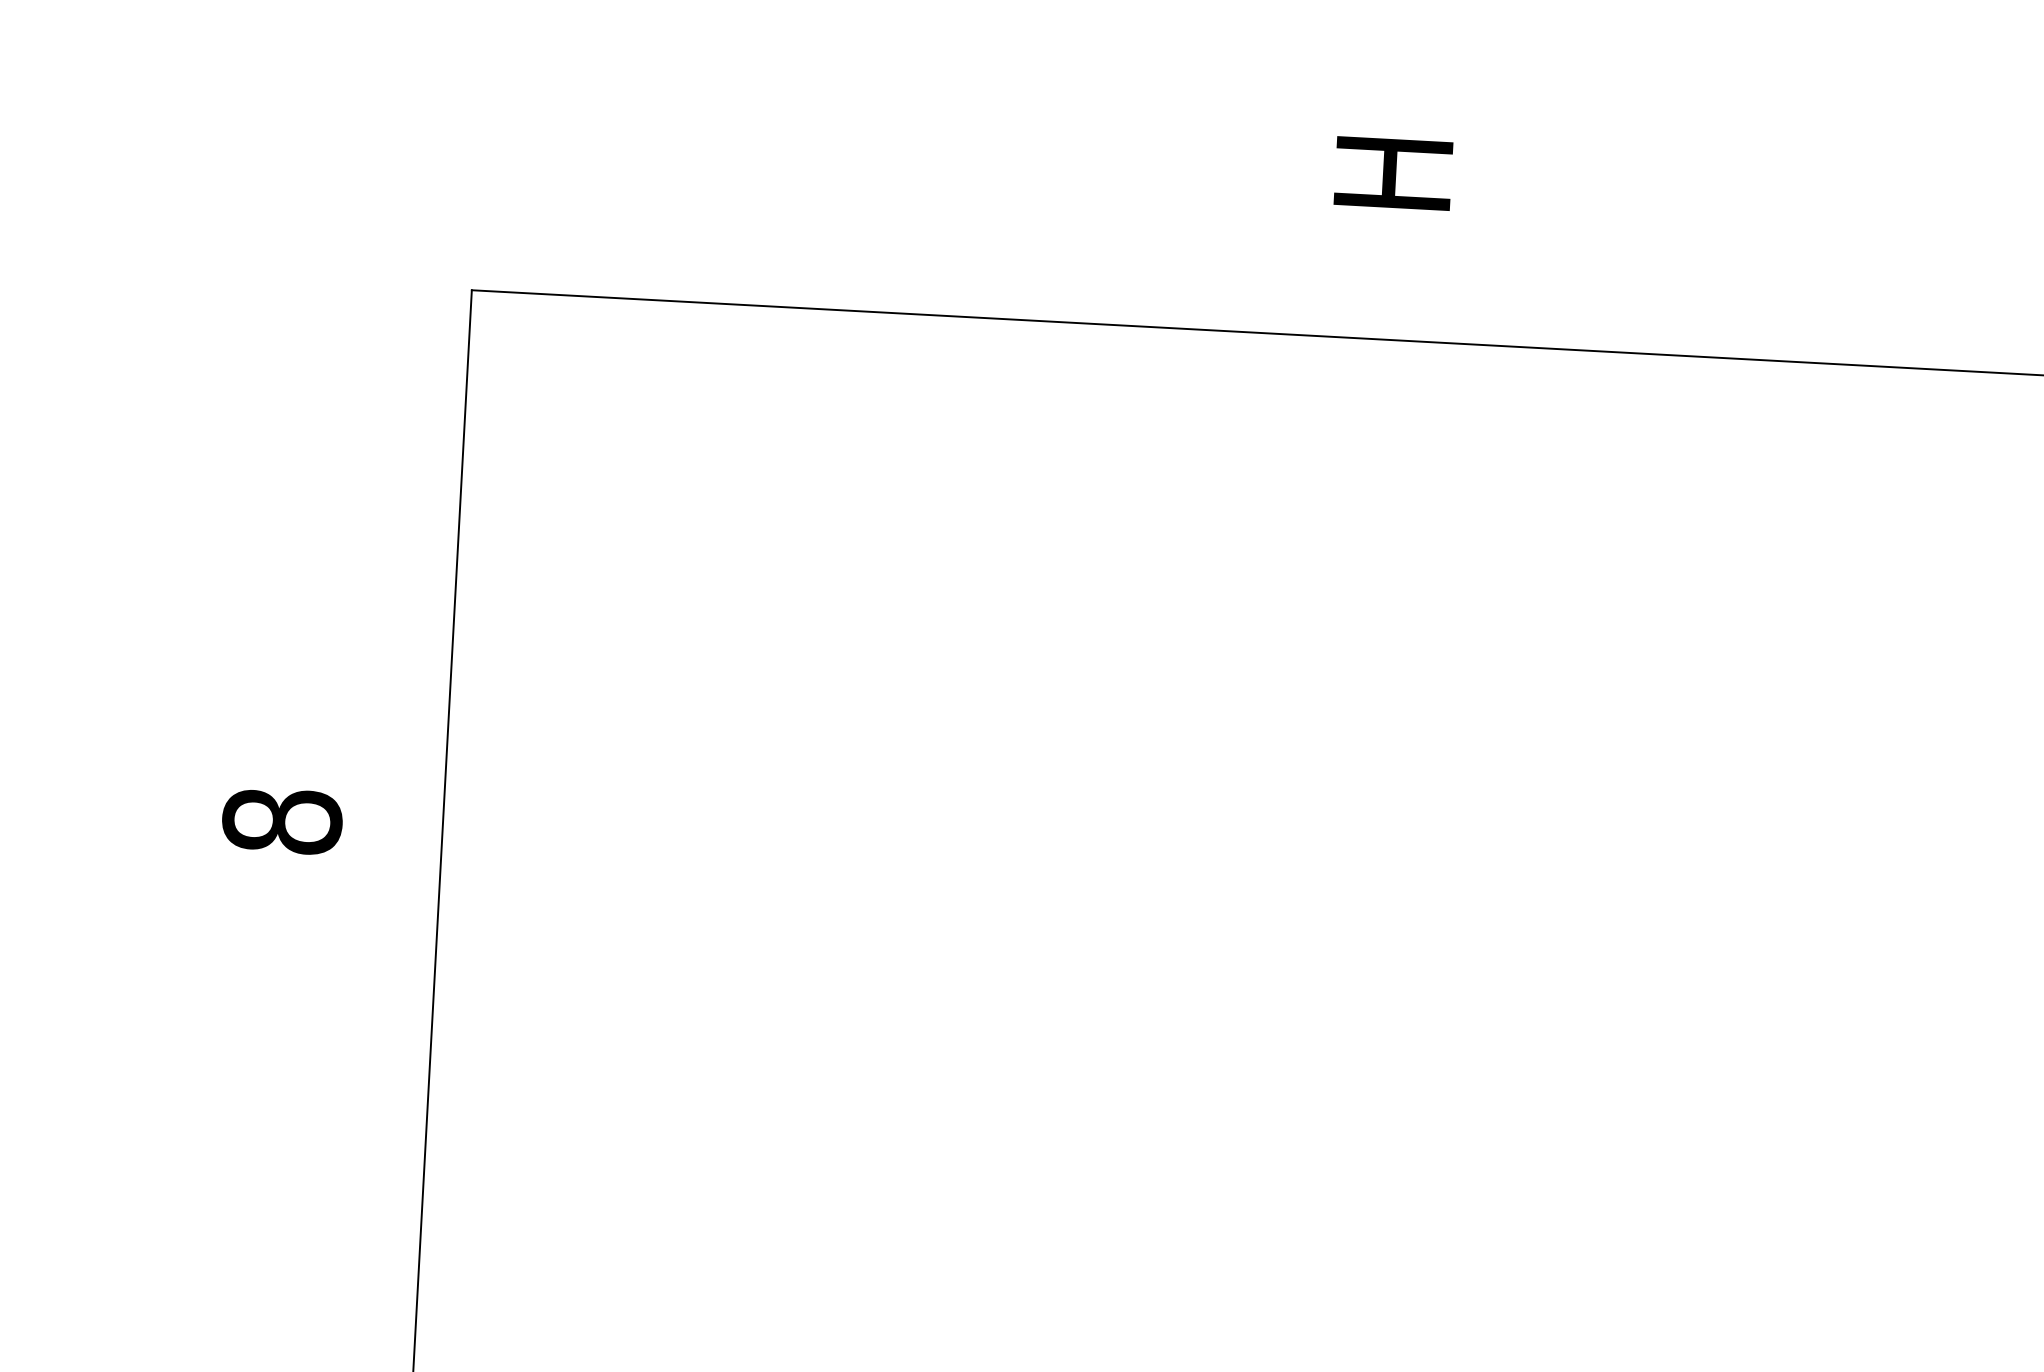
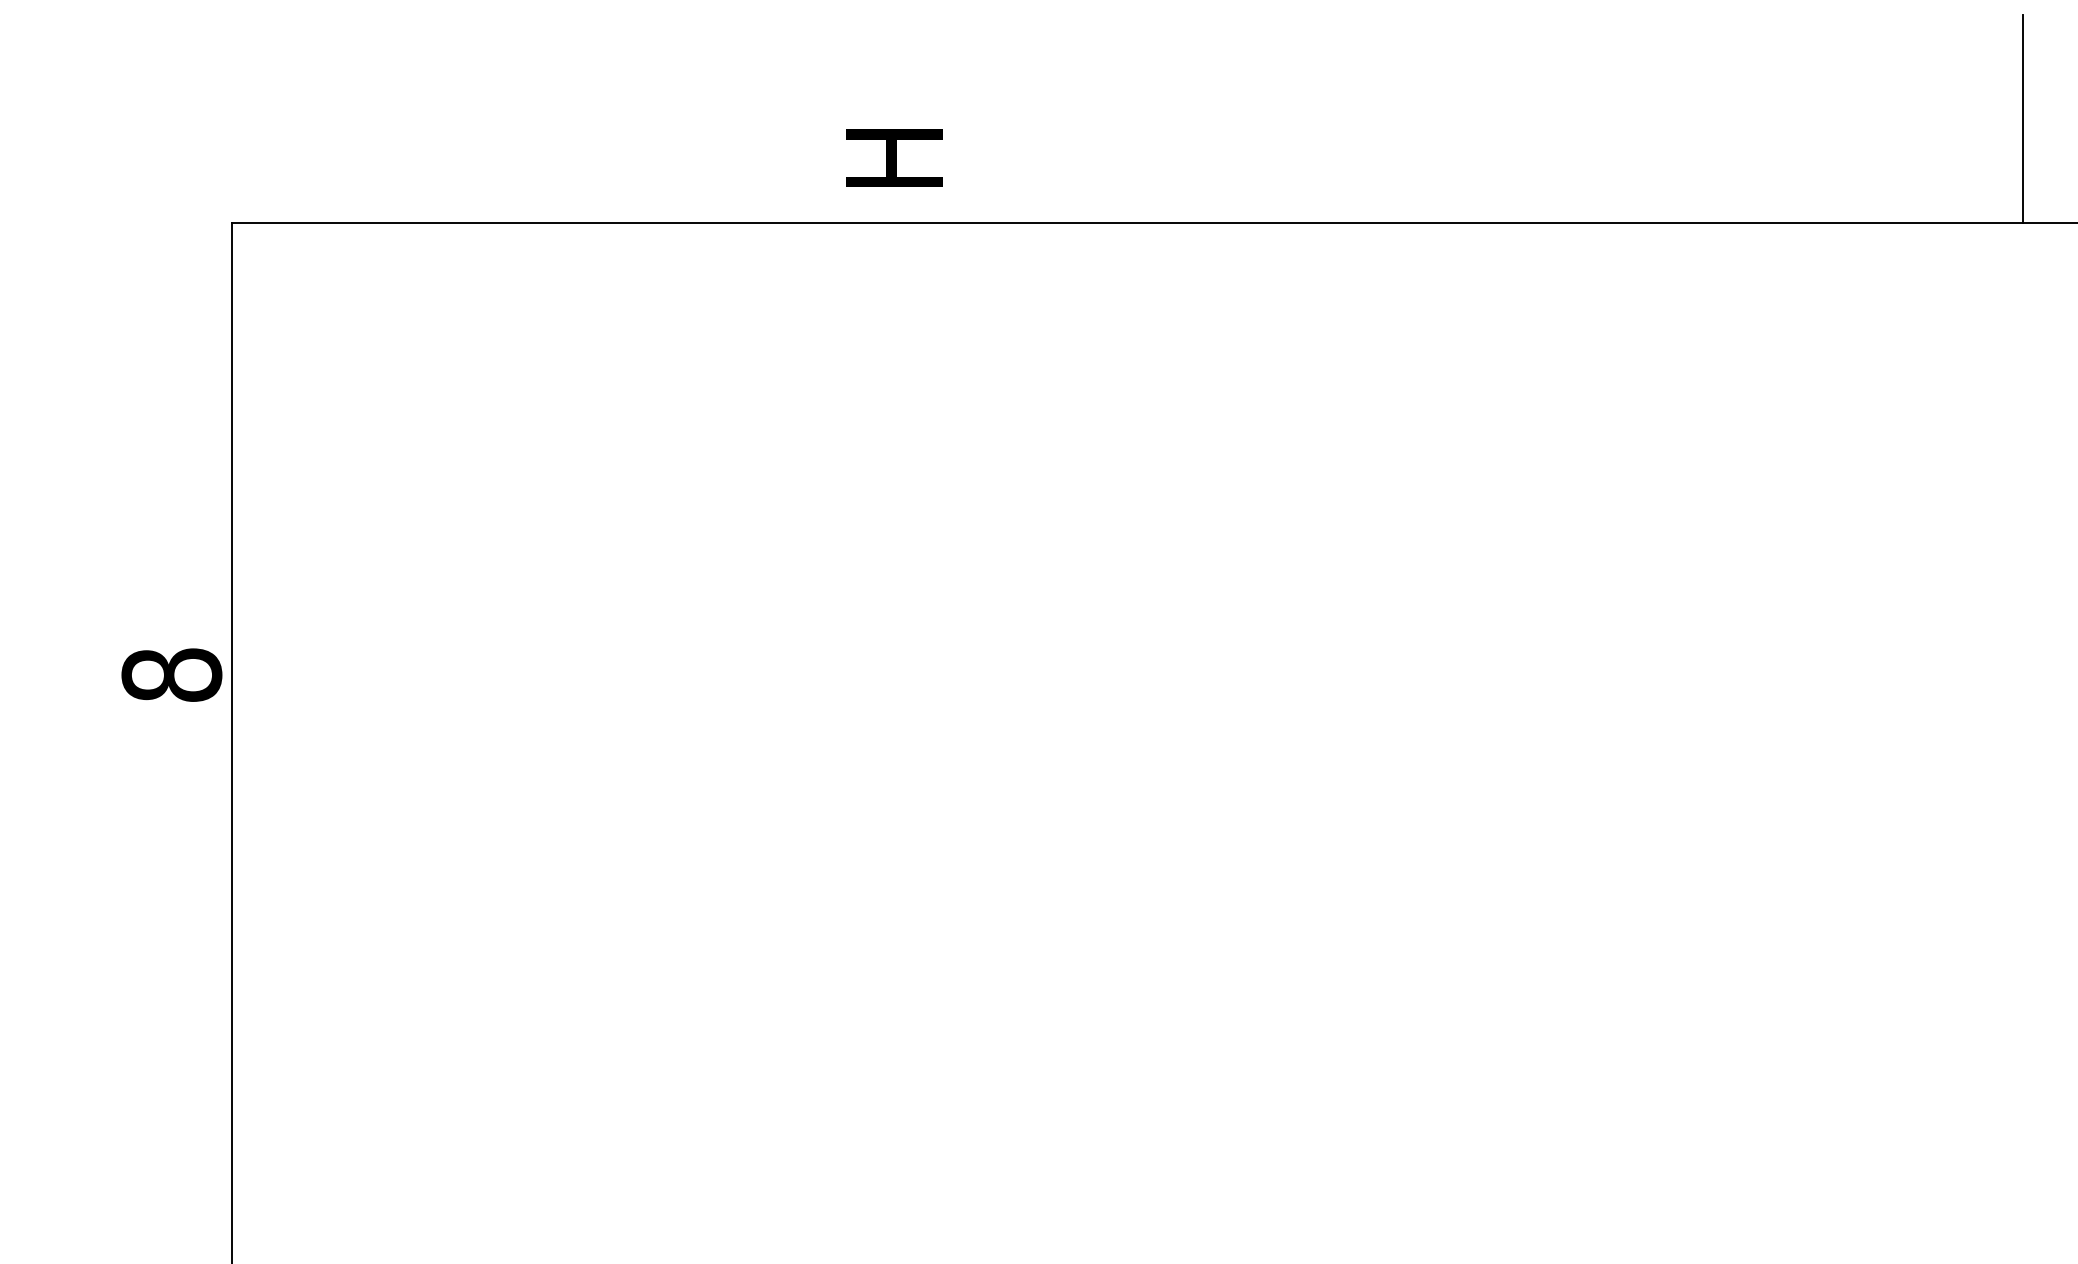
text: (1393, 172) -> (894, 157), moved
text: (281, 820) -> (171, 674), moved

